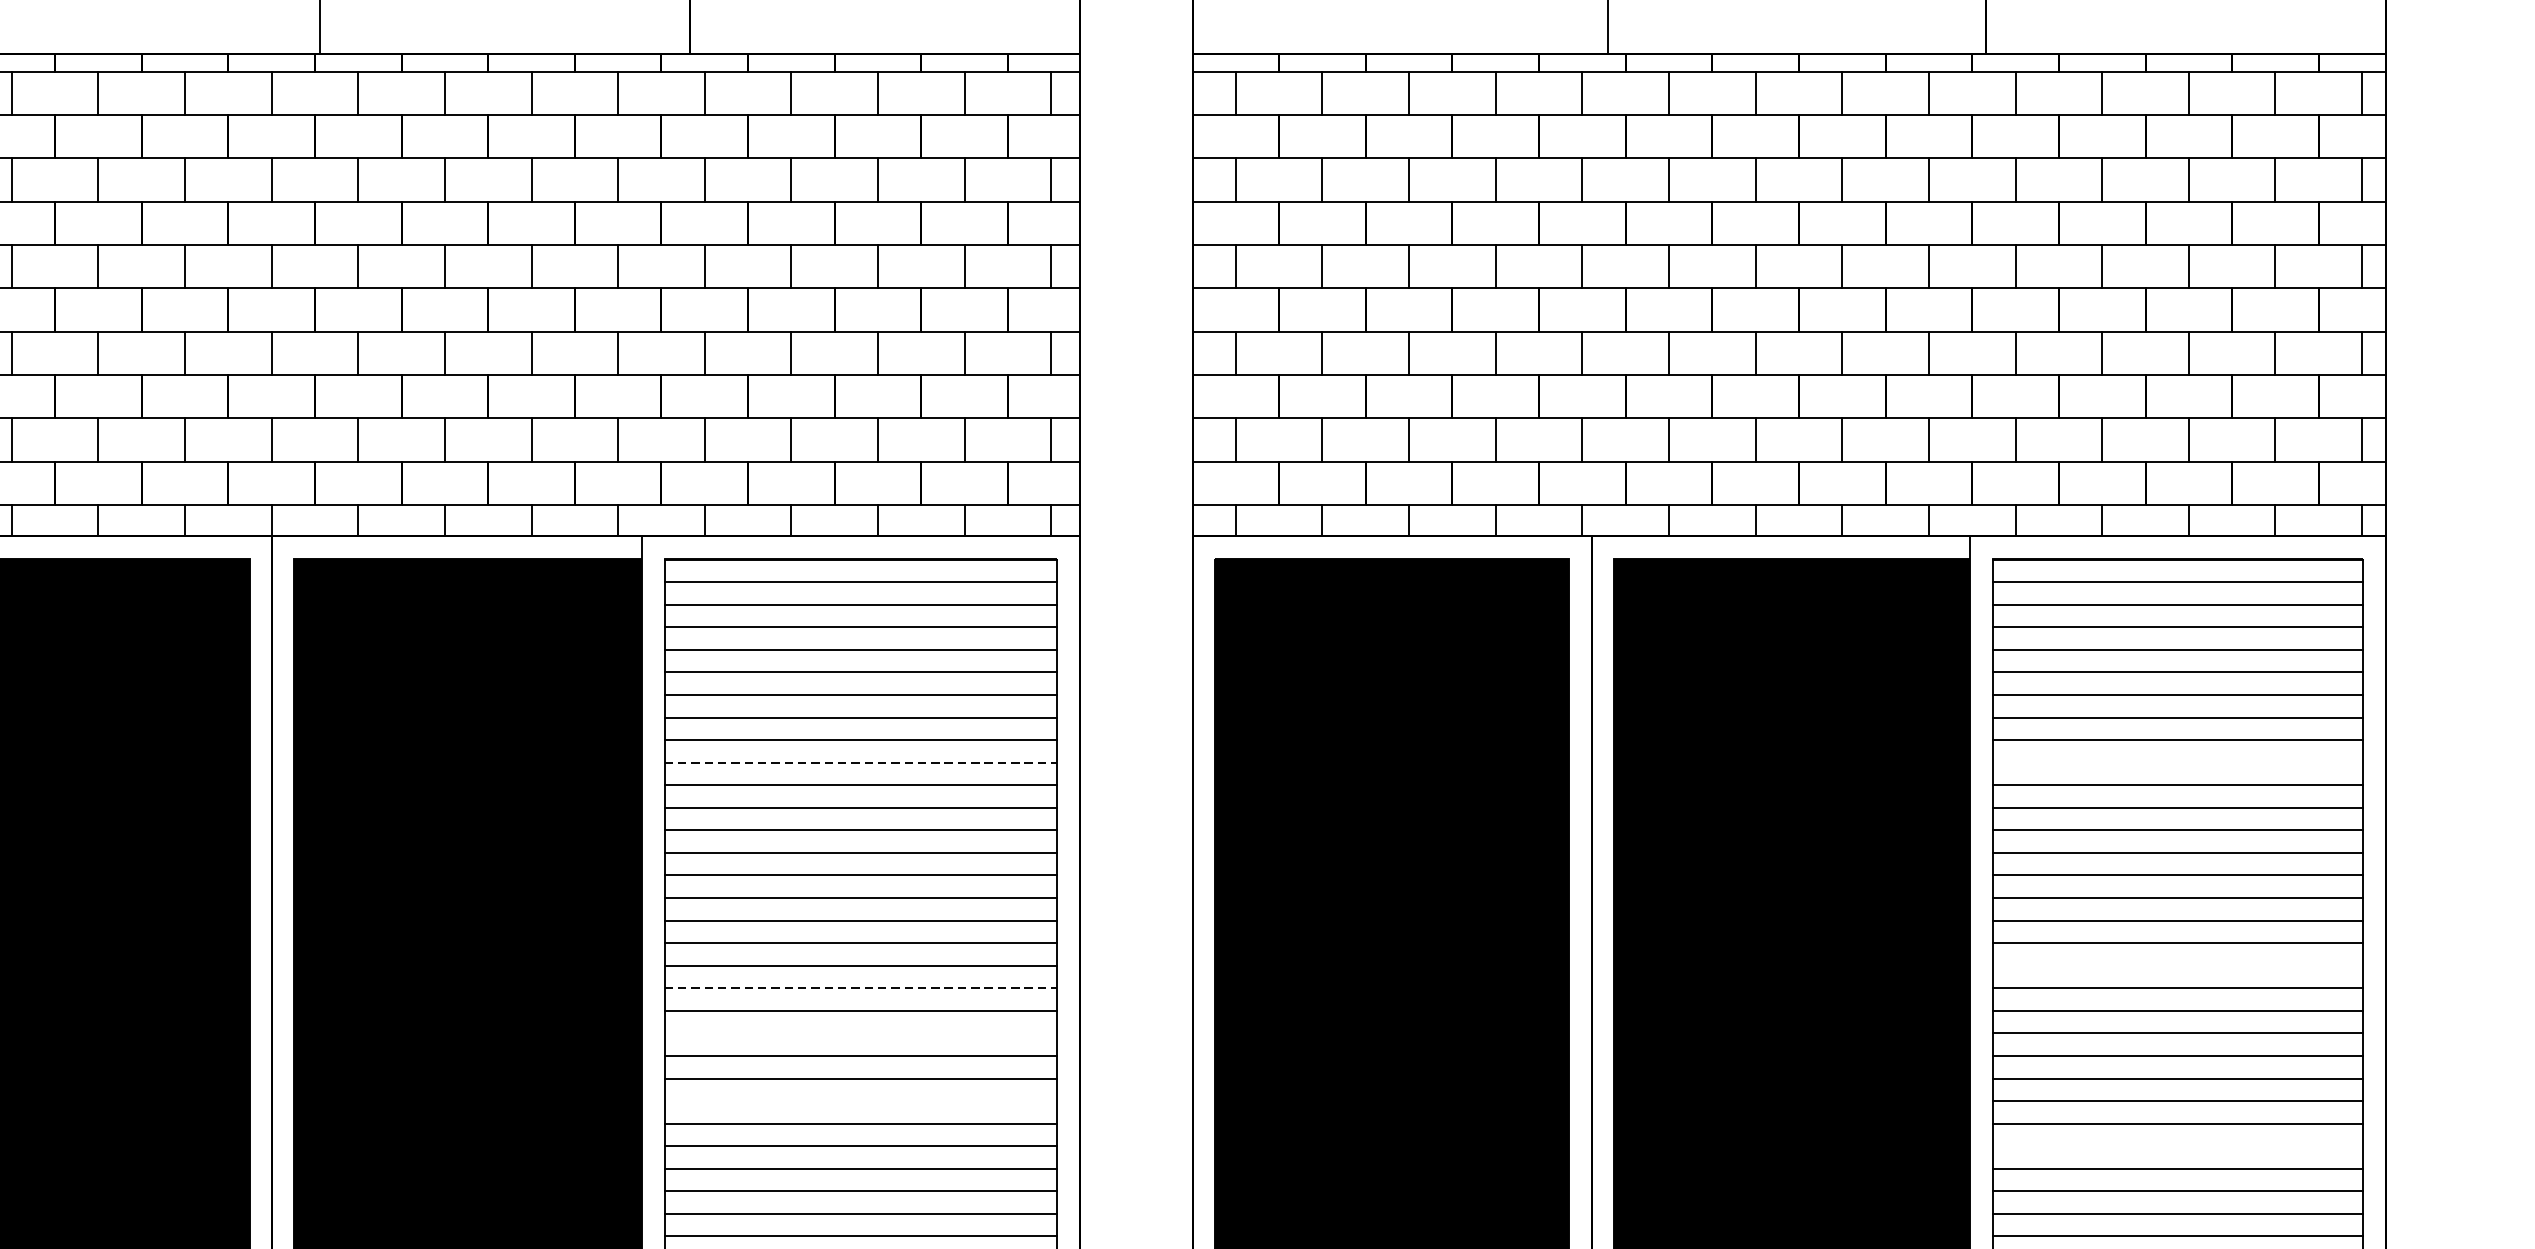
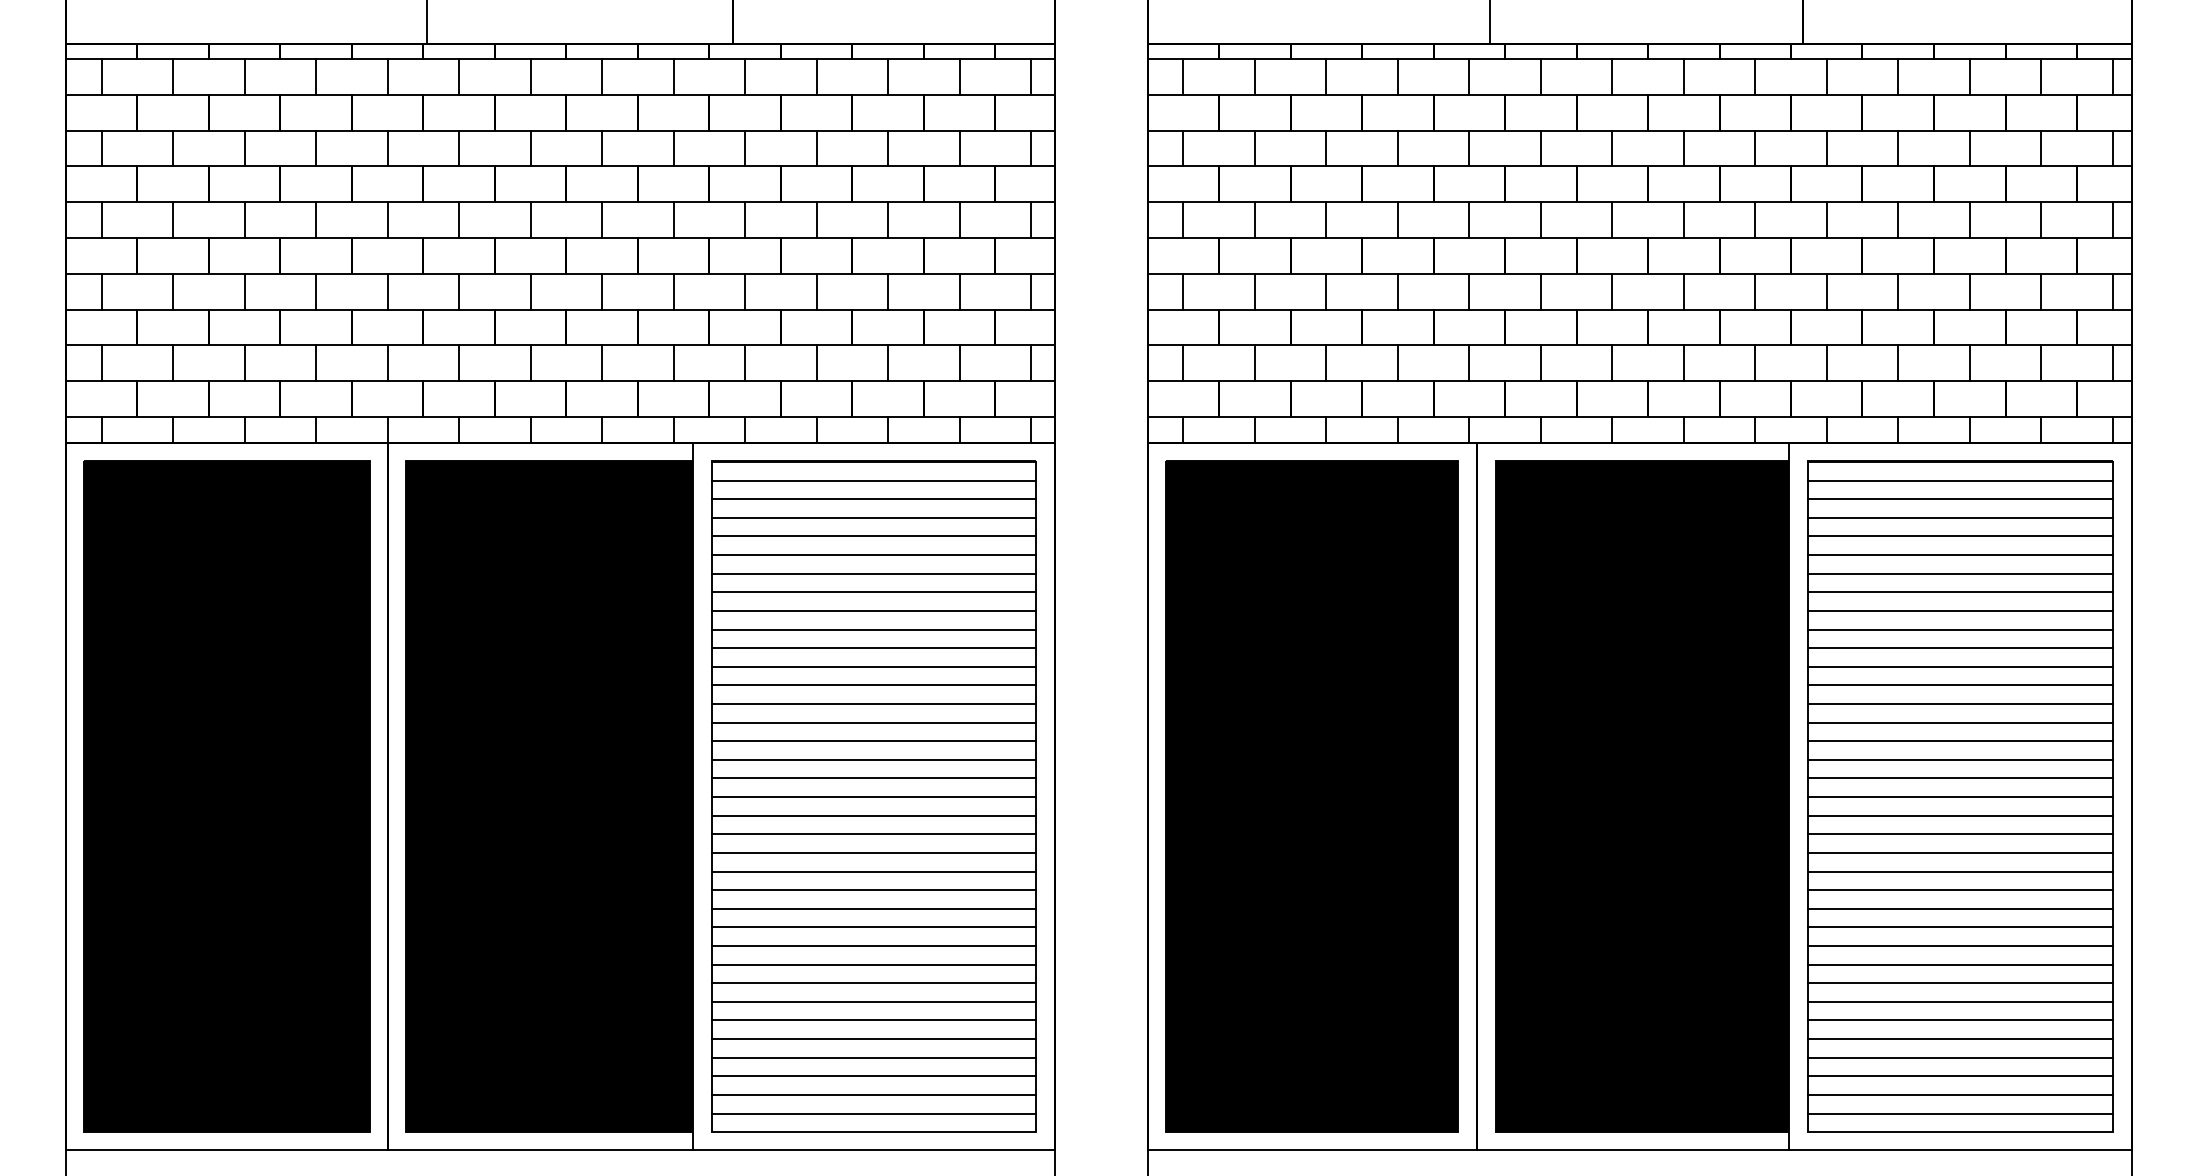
line: (861, 762) -> (874, 629), dashed -> solid
line: (2177, 762) -> (1960, 629), added
line: (2177, 966) -> (1960, 797), added
line: (861, 988) -> (874, 815), dashed -> solid
line: (860, 1032) -> (873, 852), added
line: (860, 1100) -> (873, 908), added
line: (2177, 1146) -> (1960, 946), added

